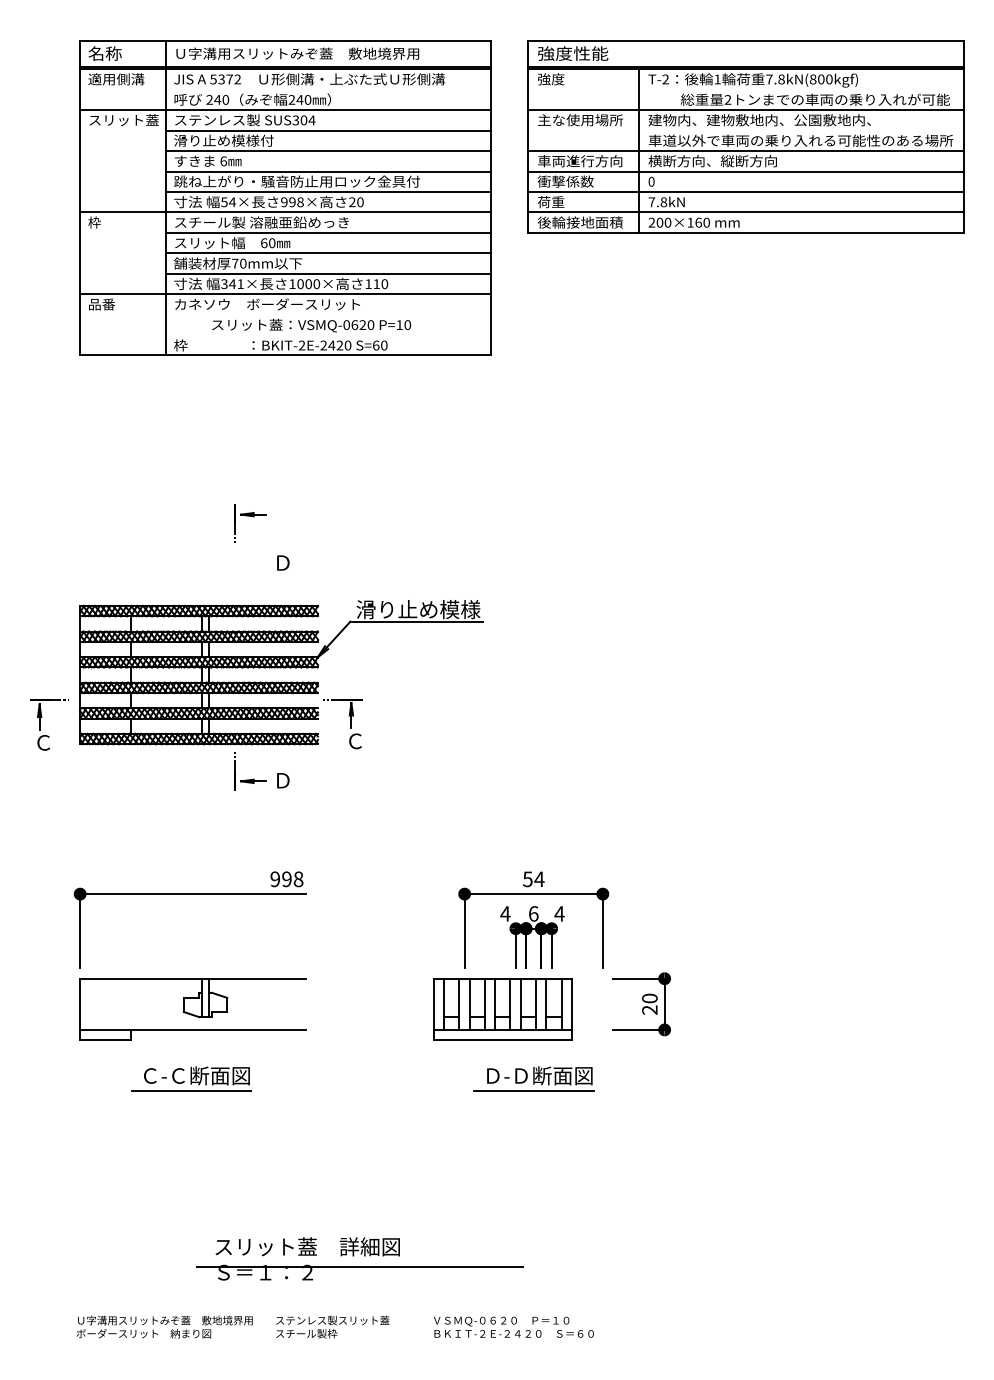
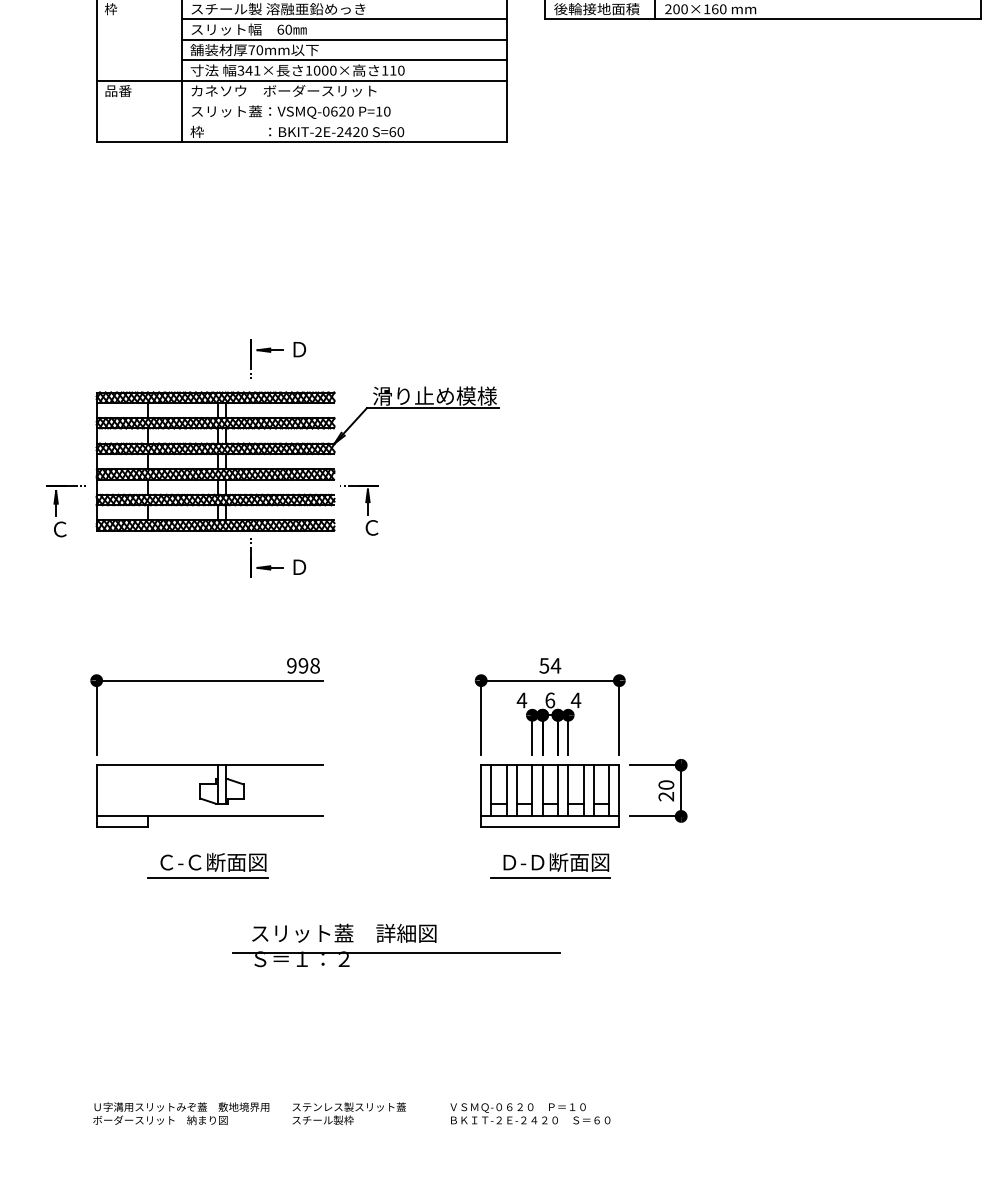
text: (311, 325) -> (291, 112), moved
part: (252, 517) -> (269, 353), moved
part: (502, 1009) -> (550, 796), moved
part: (359, 1258) -> (396, 945), moved

